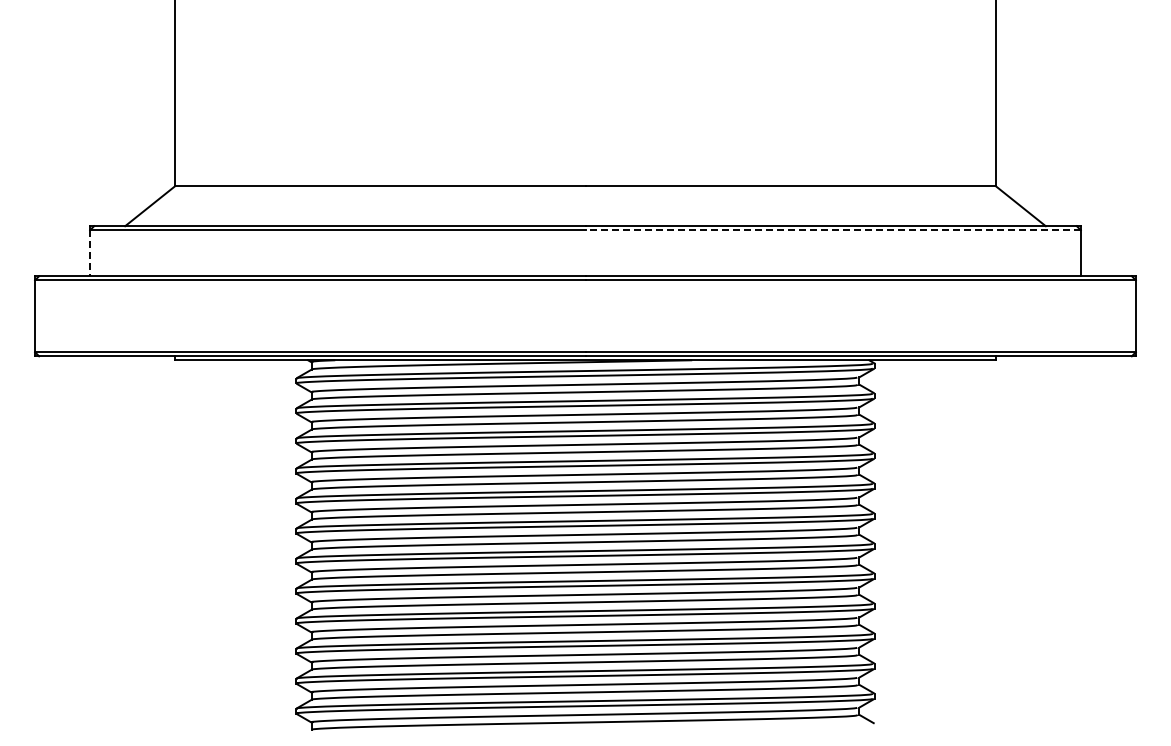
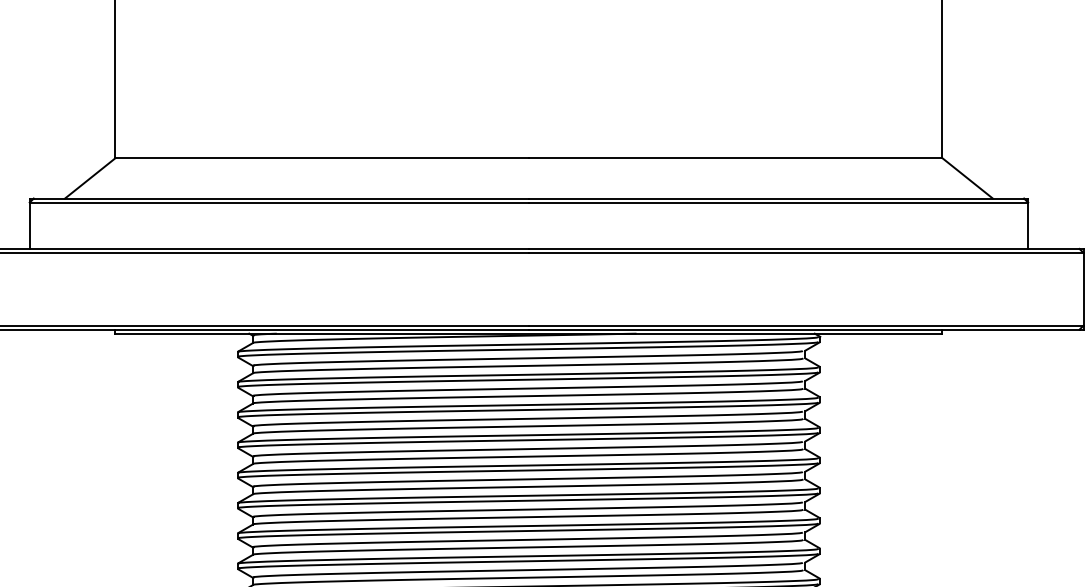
line: (833, 230) -> (778, 202), dashed -> solid
line: (90, 253) -> (30, 226), dashed -> solid

